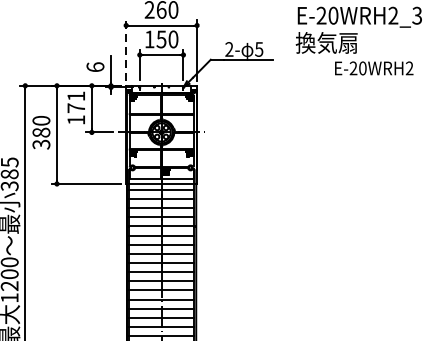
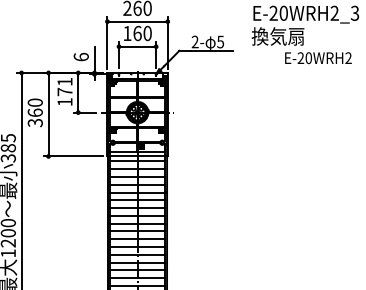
text: (161, 39) -> (137, 33), 150 -> 160
line: (126, 50) -> (107, 42), dashed -> solid
text: (40, 132) -> (34, 112), 380 -> 360

